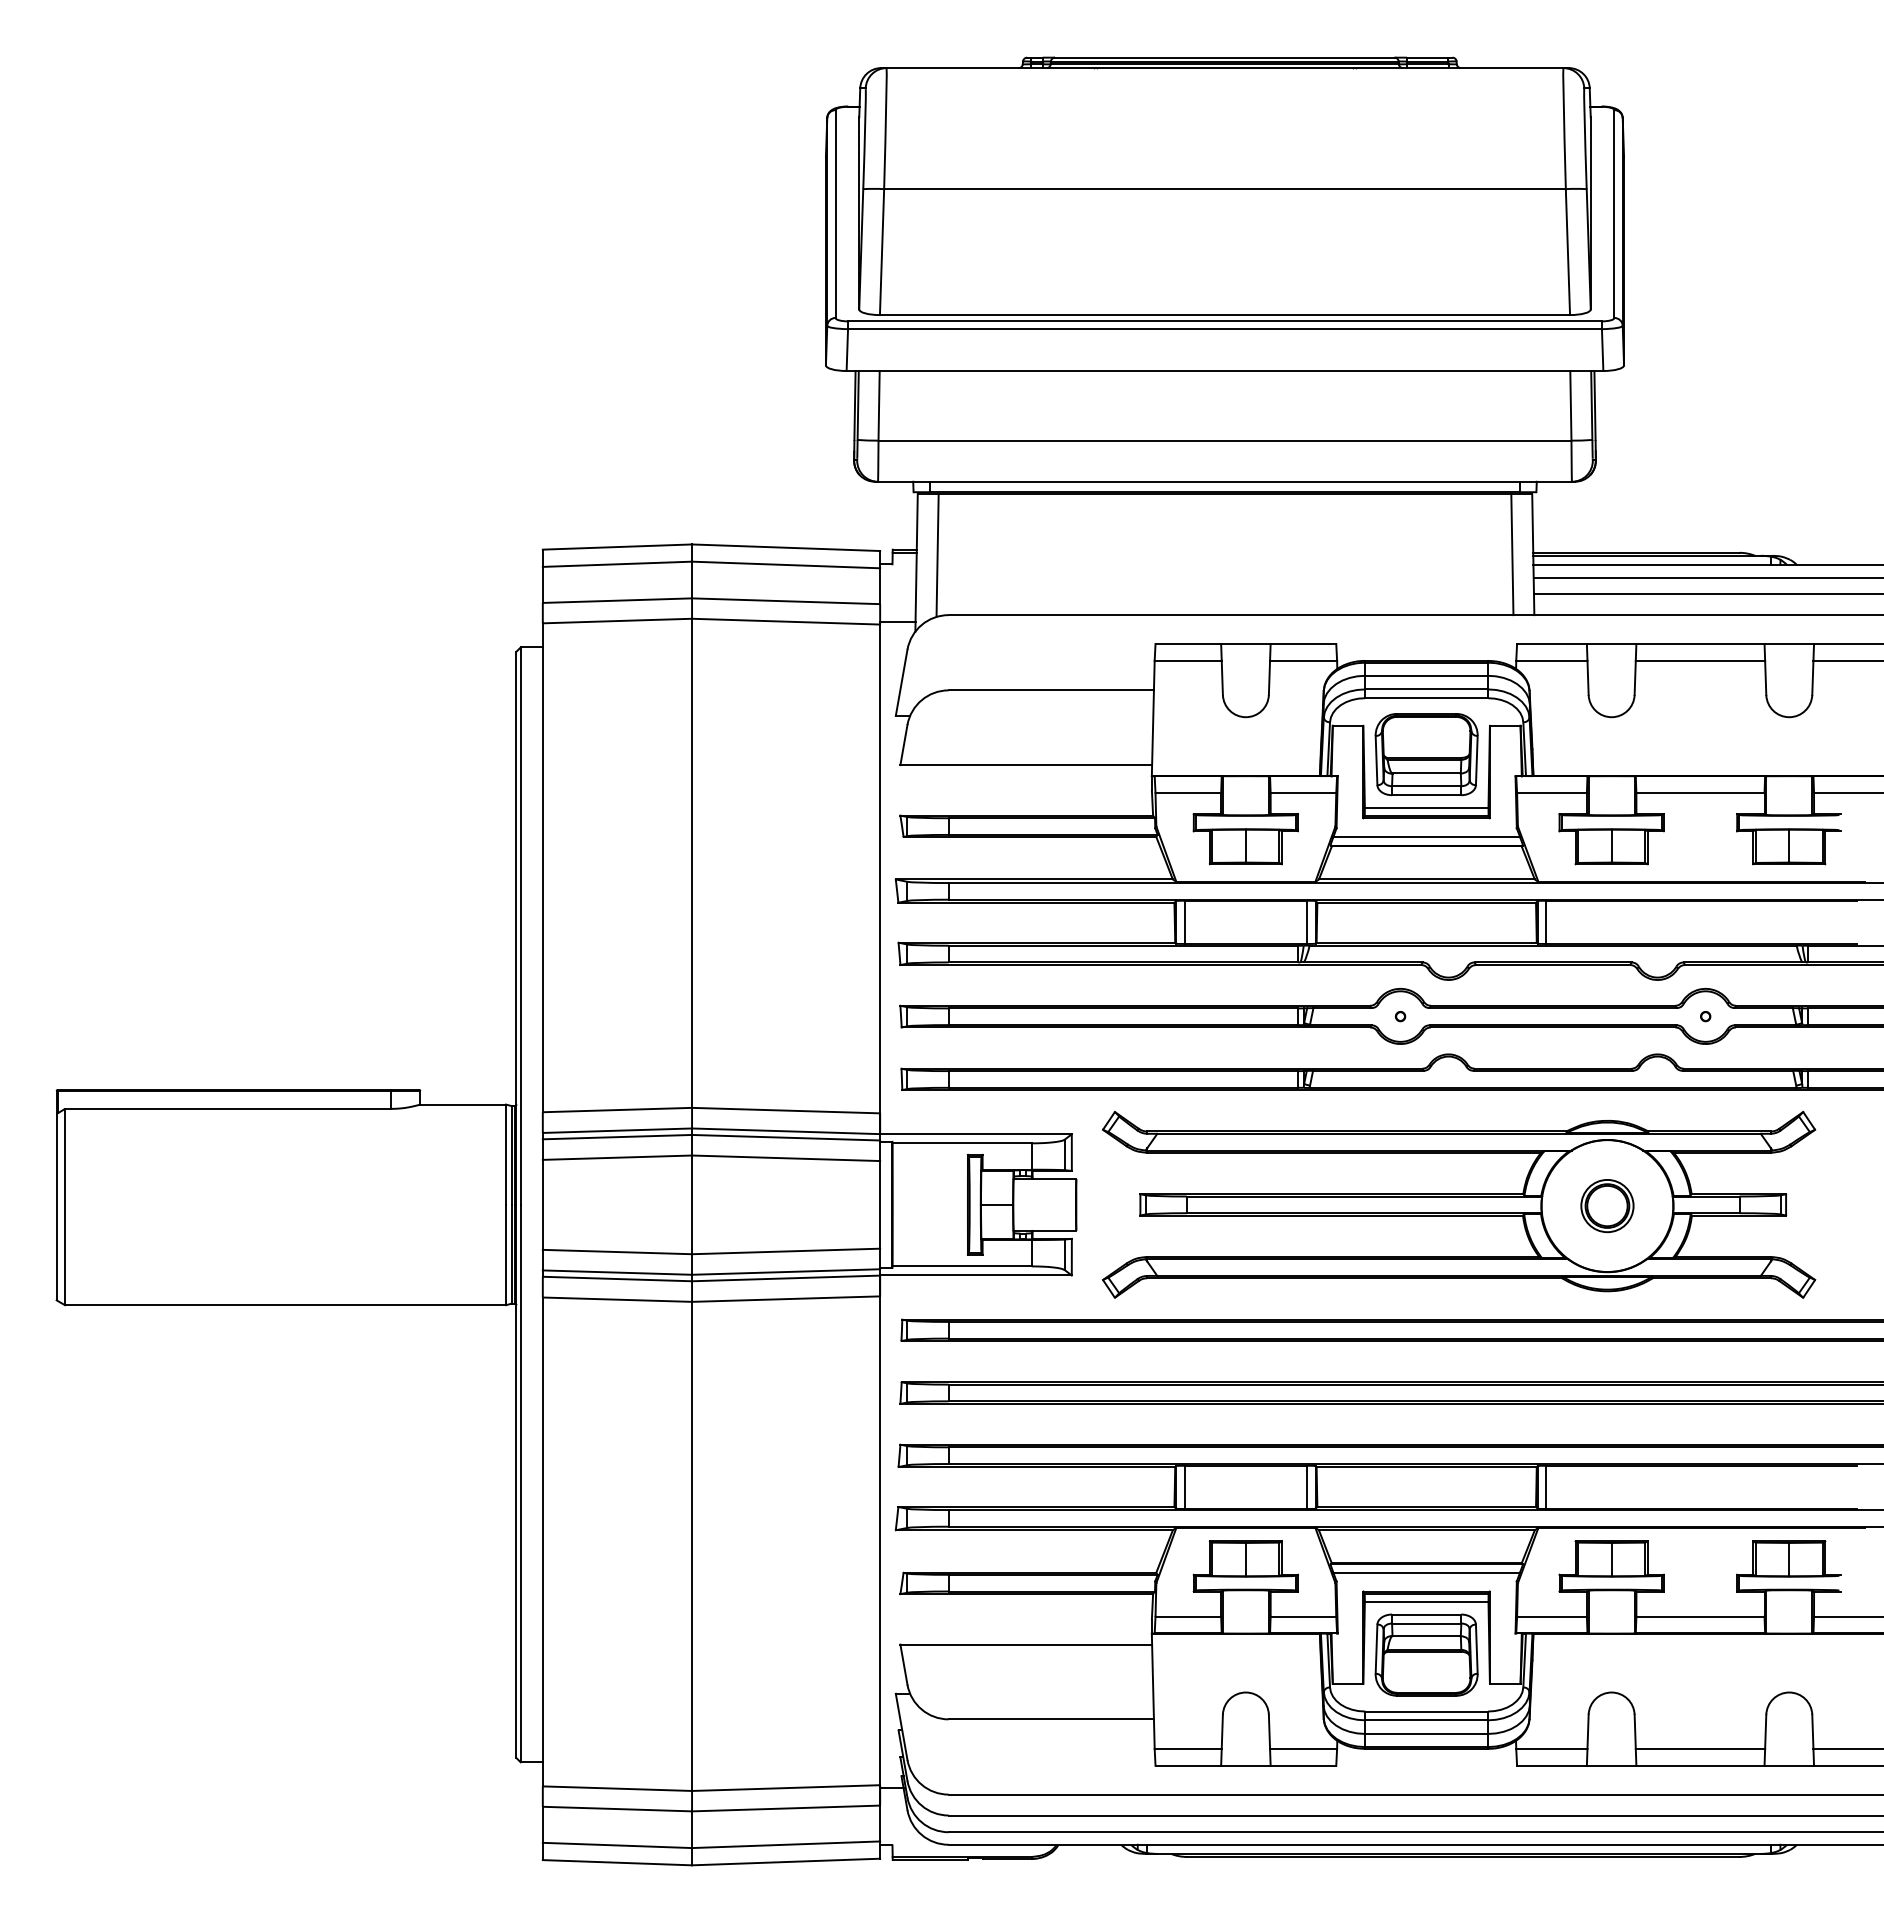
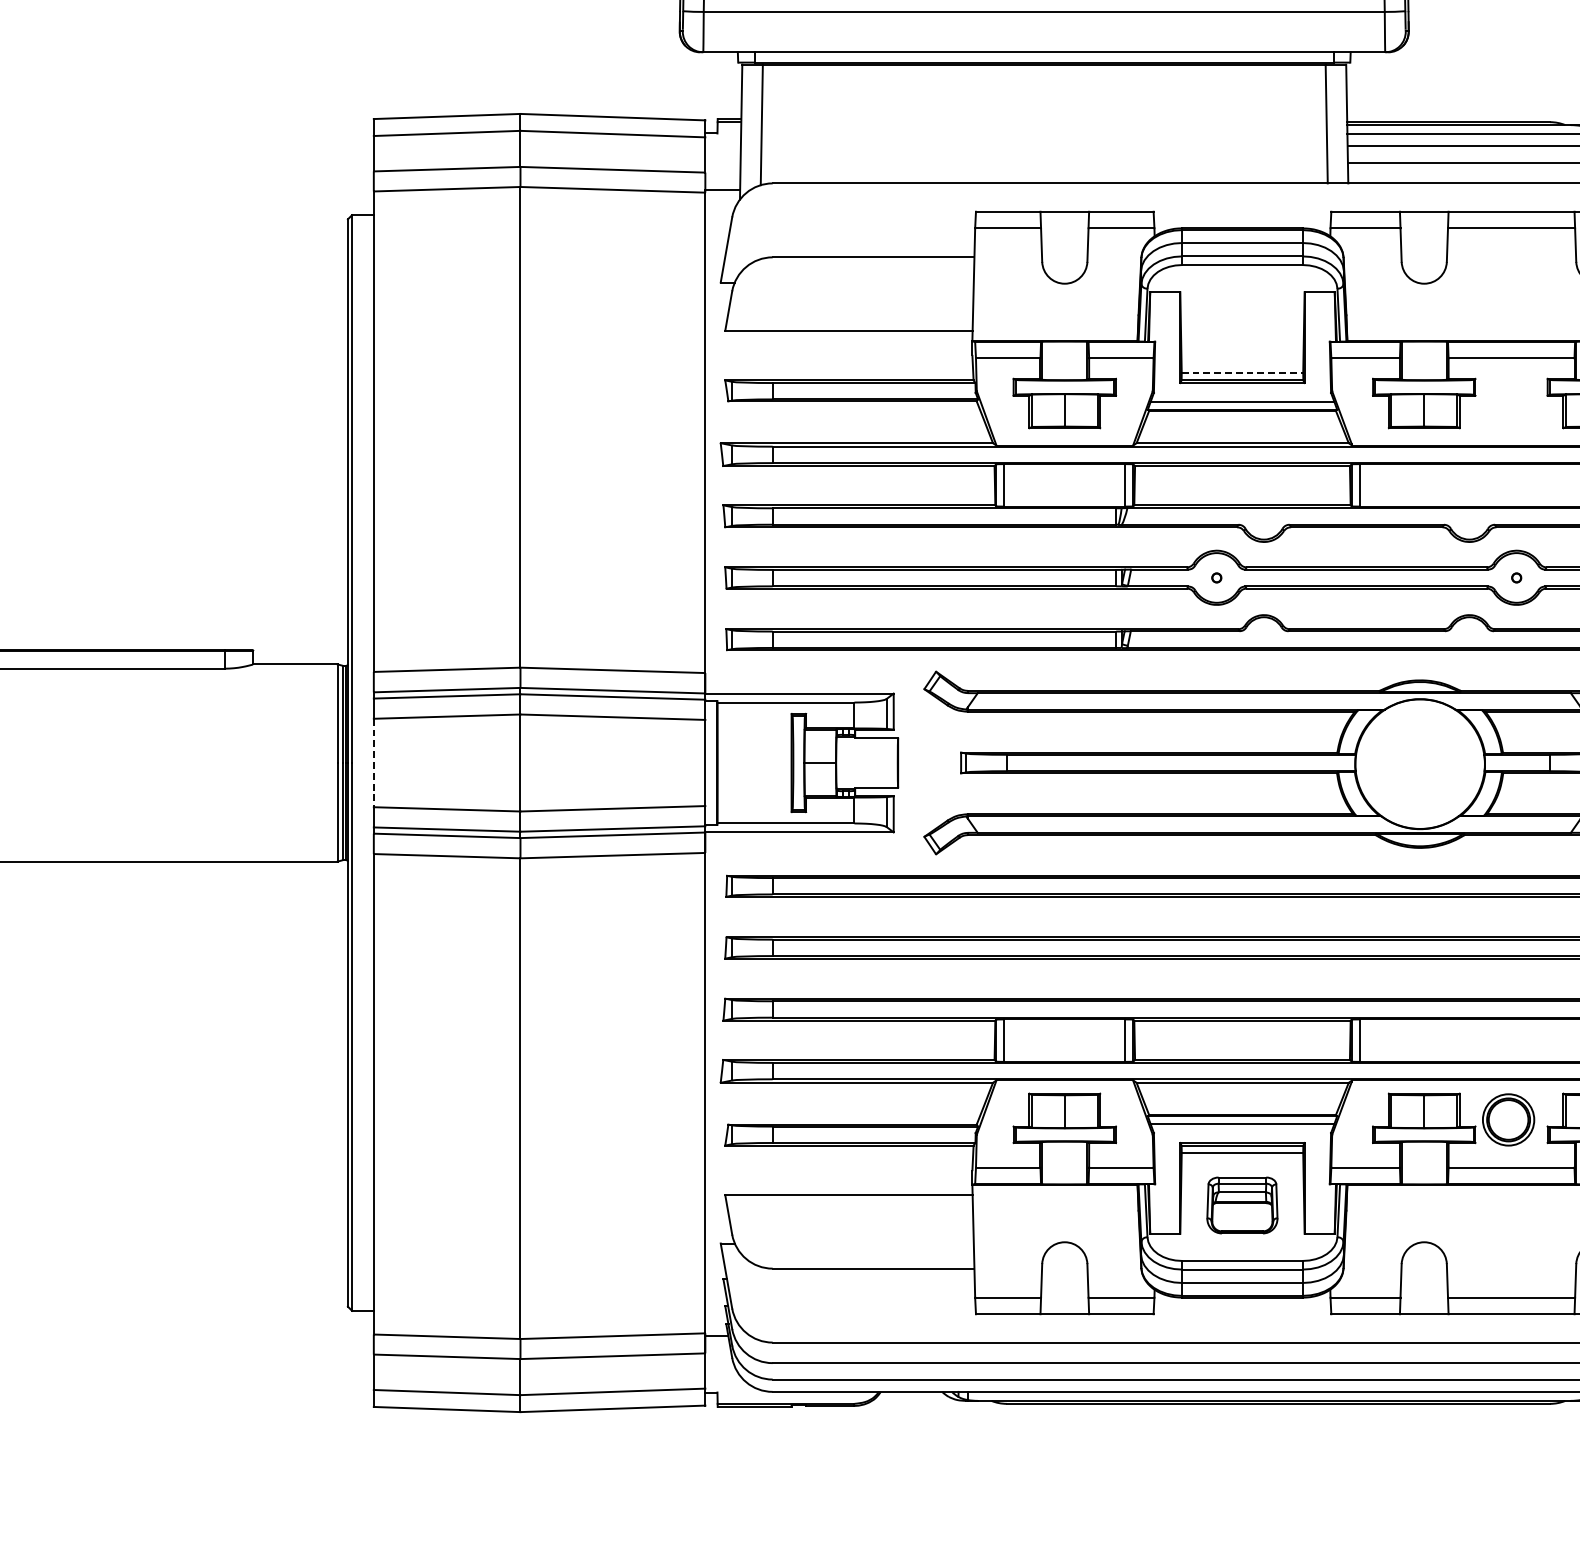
part: (1426, 754) -> (1242, 320), removed
line: (1426, 807) -> (1242, 372), solid -> dashed
line: (542, 1204) -> (373, 762), solid -> dashed
part: (1607, 1206) -> (1508, 1120), moved
part: (1426, 1654) -> (1242, 1204), size x0.7

